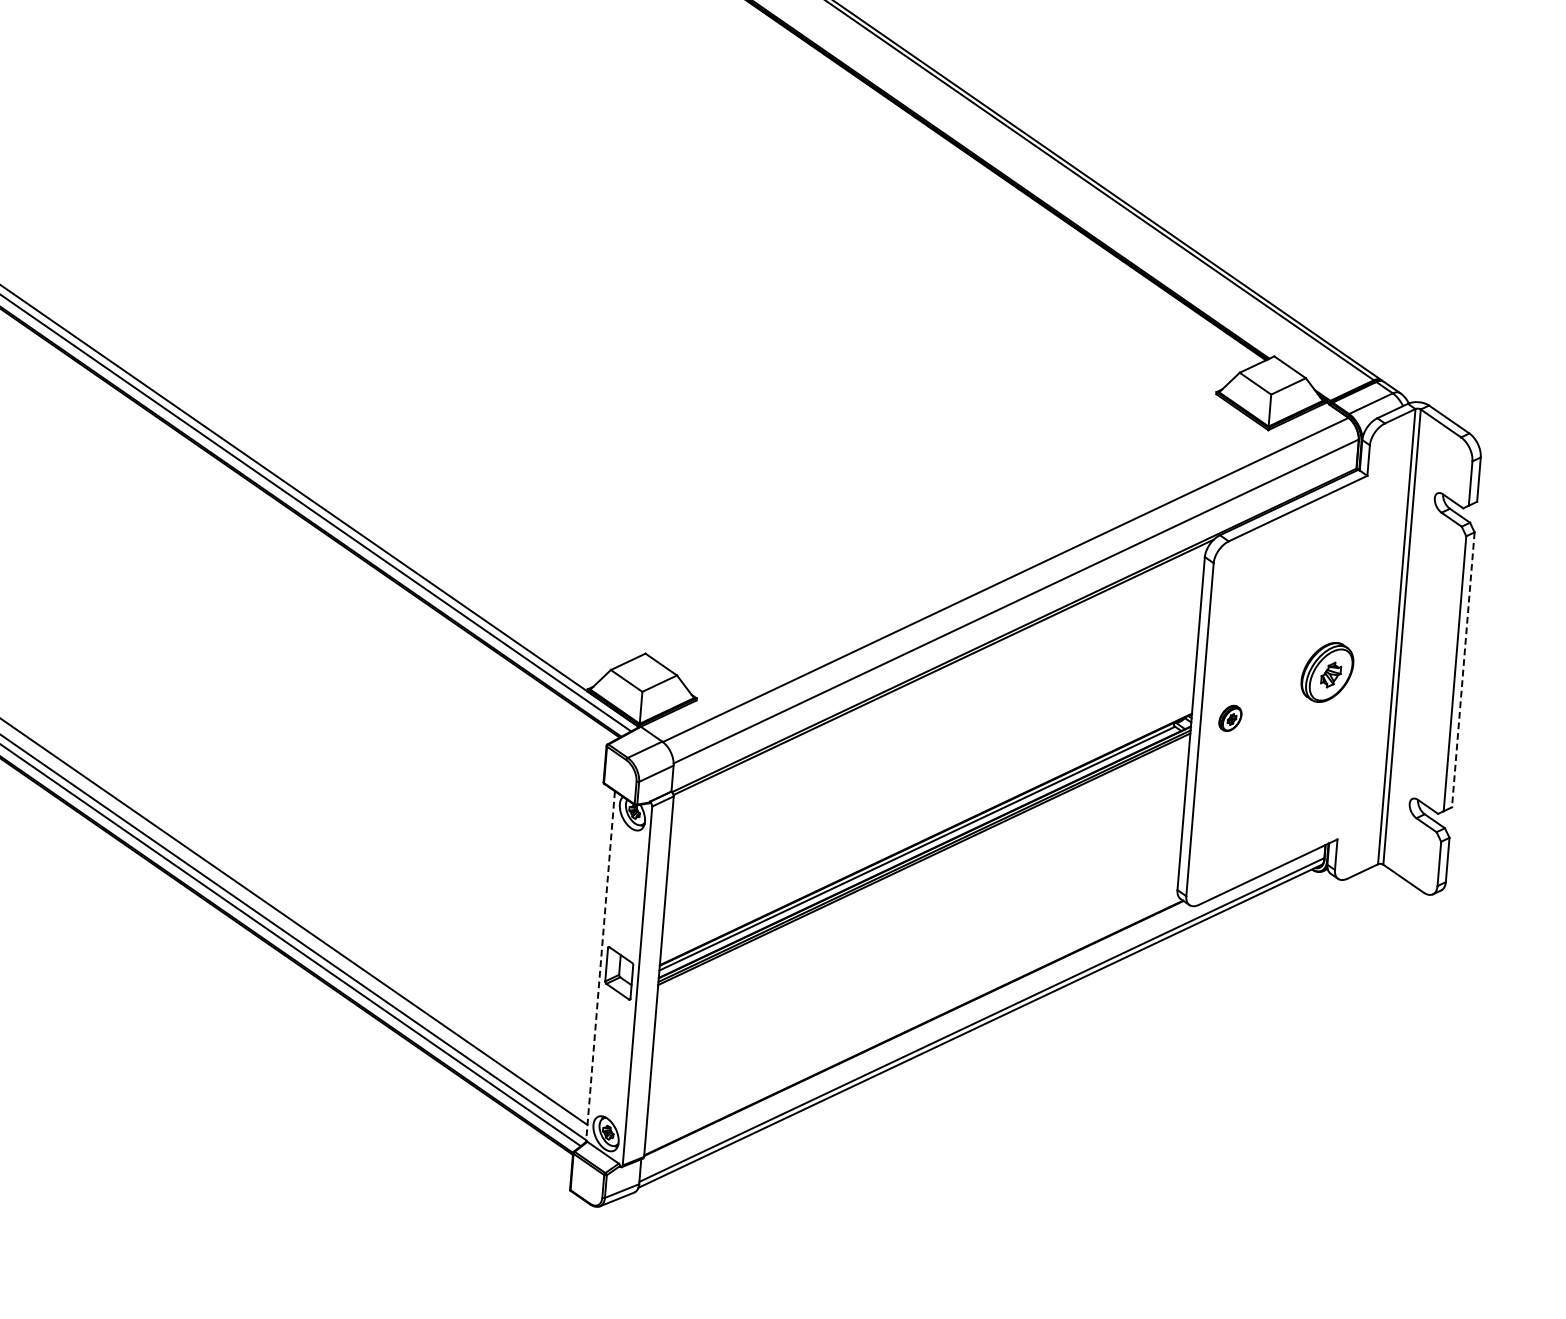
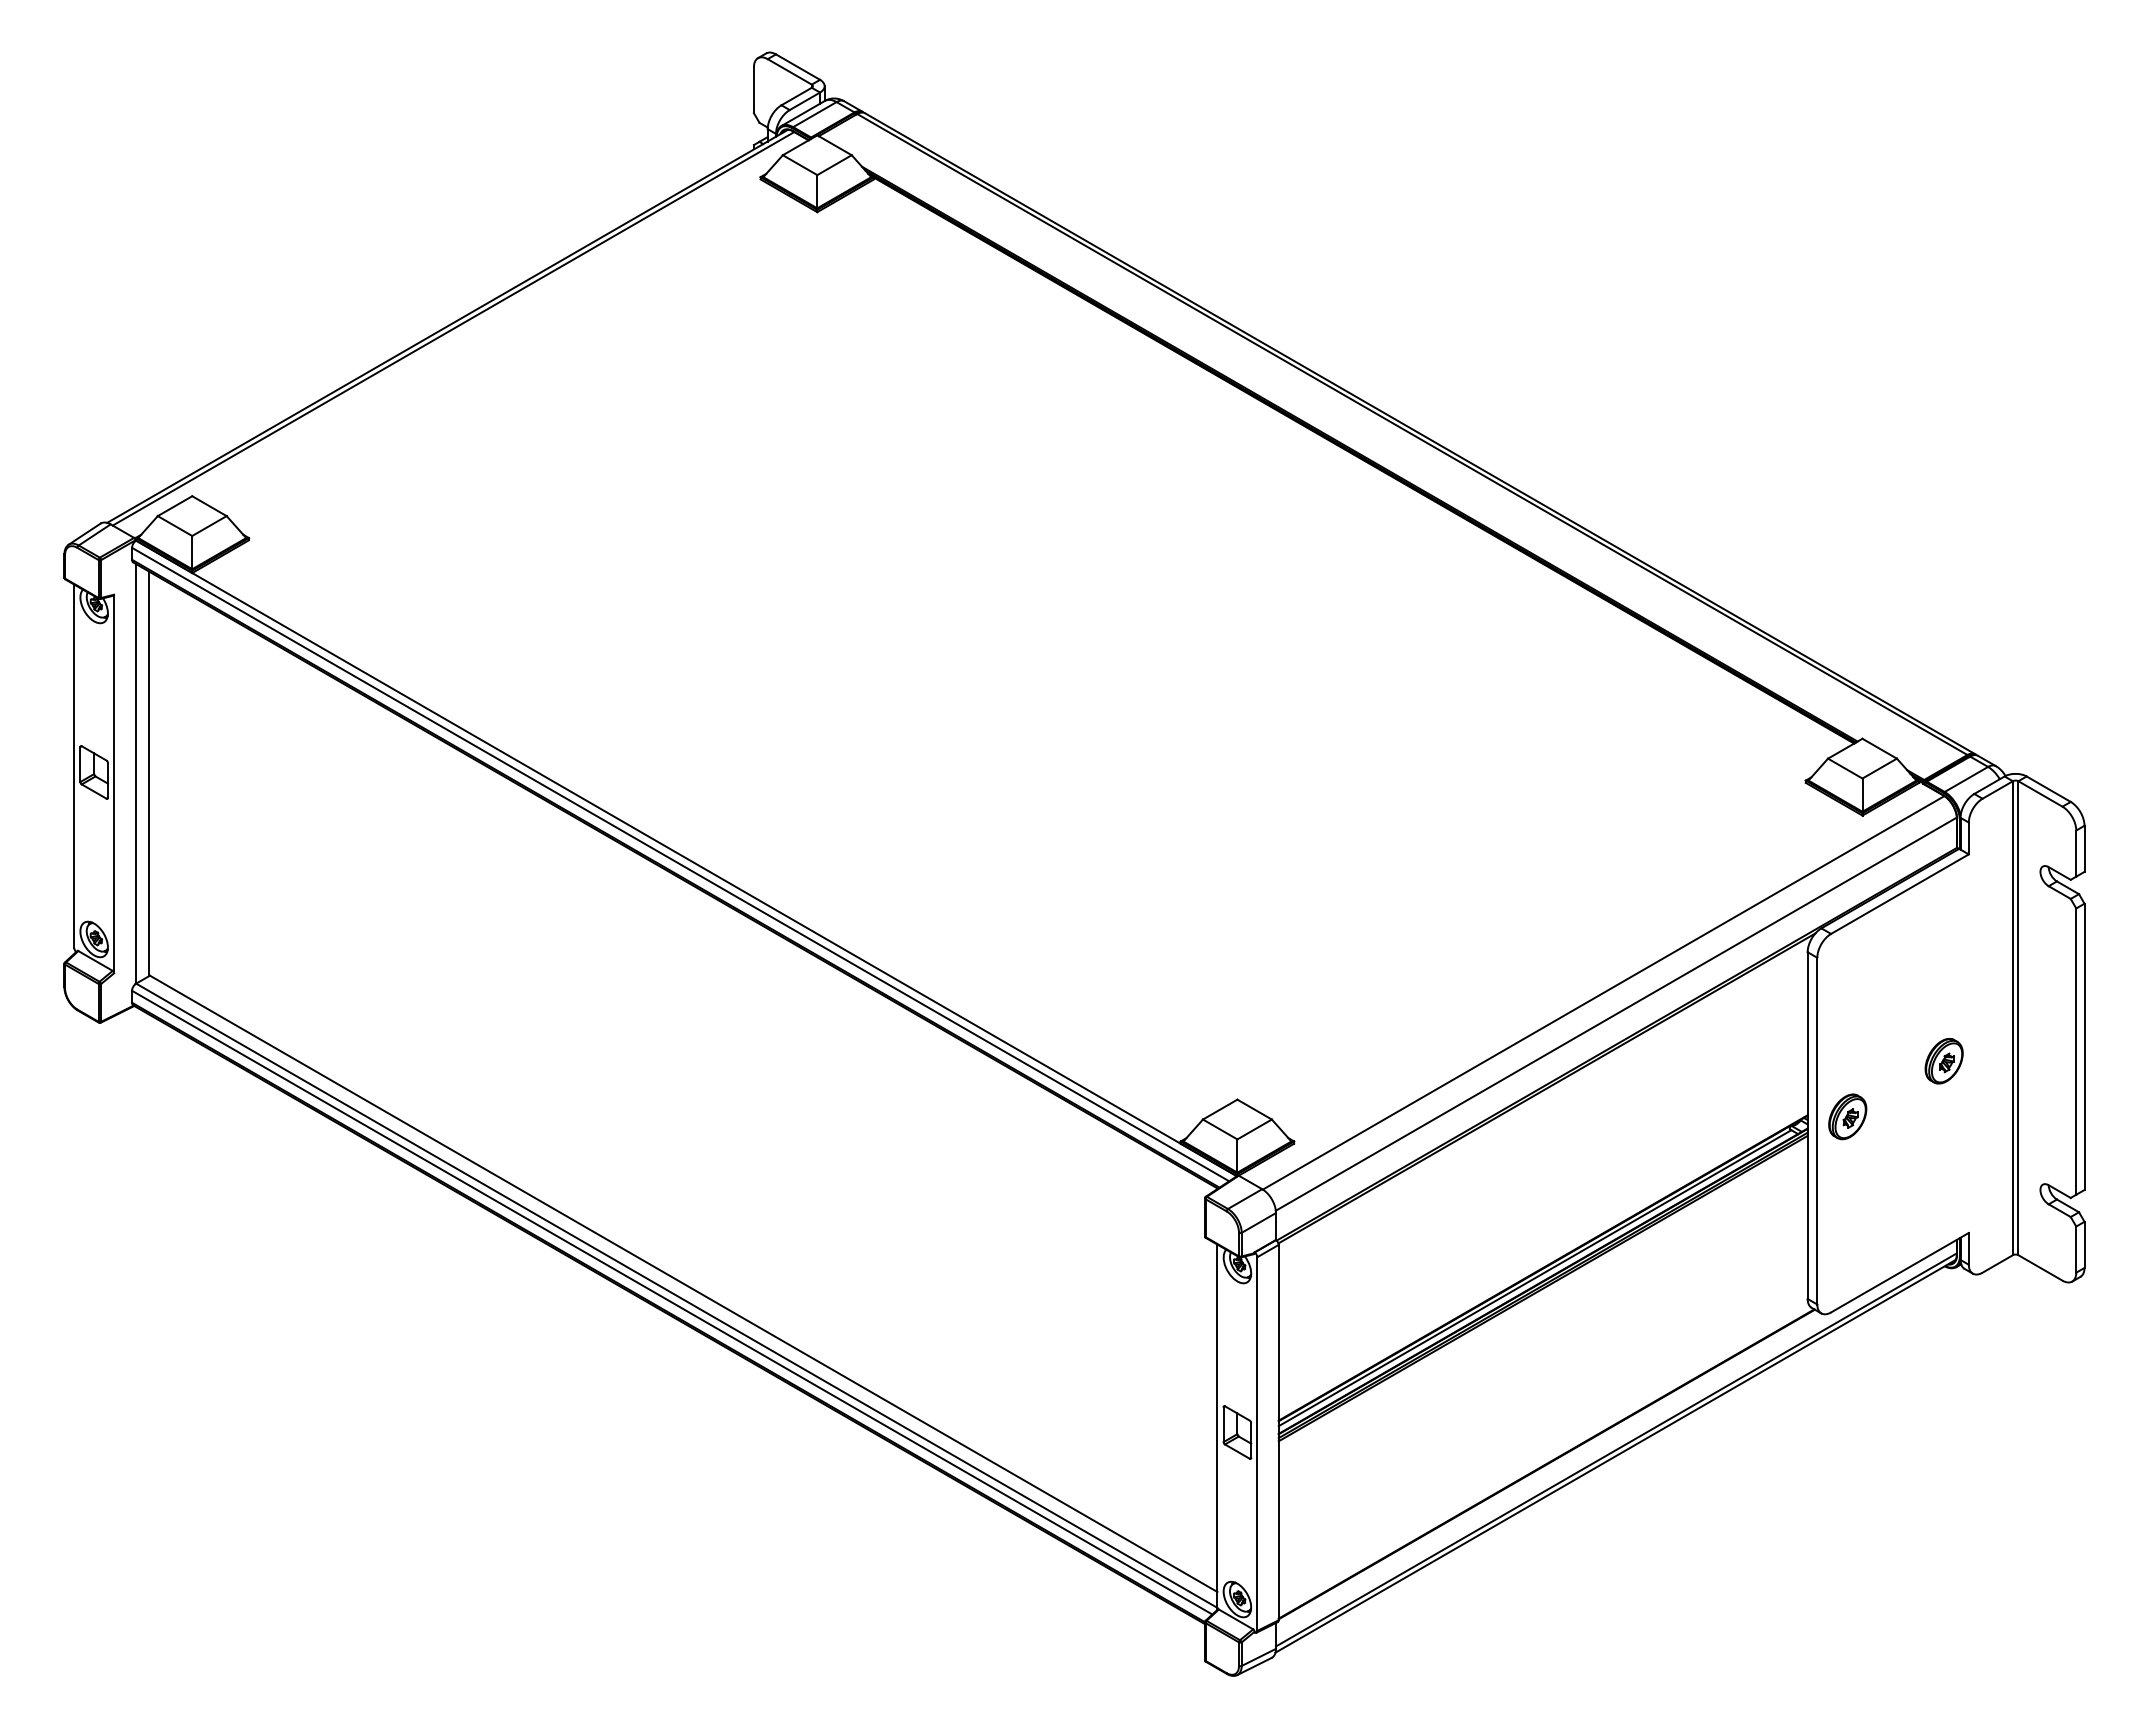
line: (1463, 670) -> (2084, 1047), dashed -> solid
part: (1326, 672) -> (1943, 1061), size x0.71
part: (1230, 718) -> (1847, 1116), size x1.67
line: (600, 966) -> (1217, 1427), dashed -> solid

